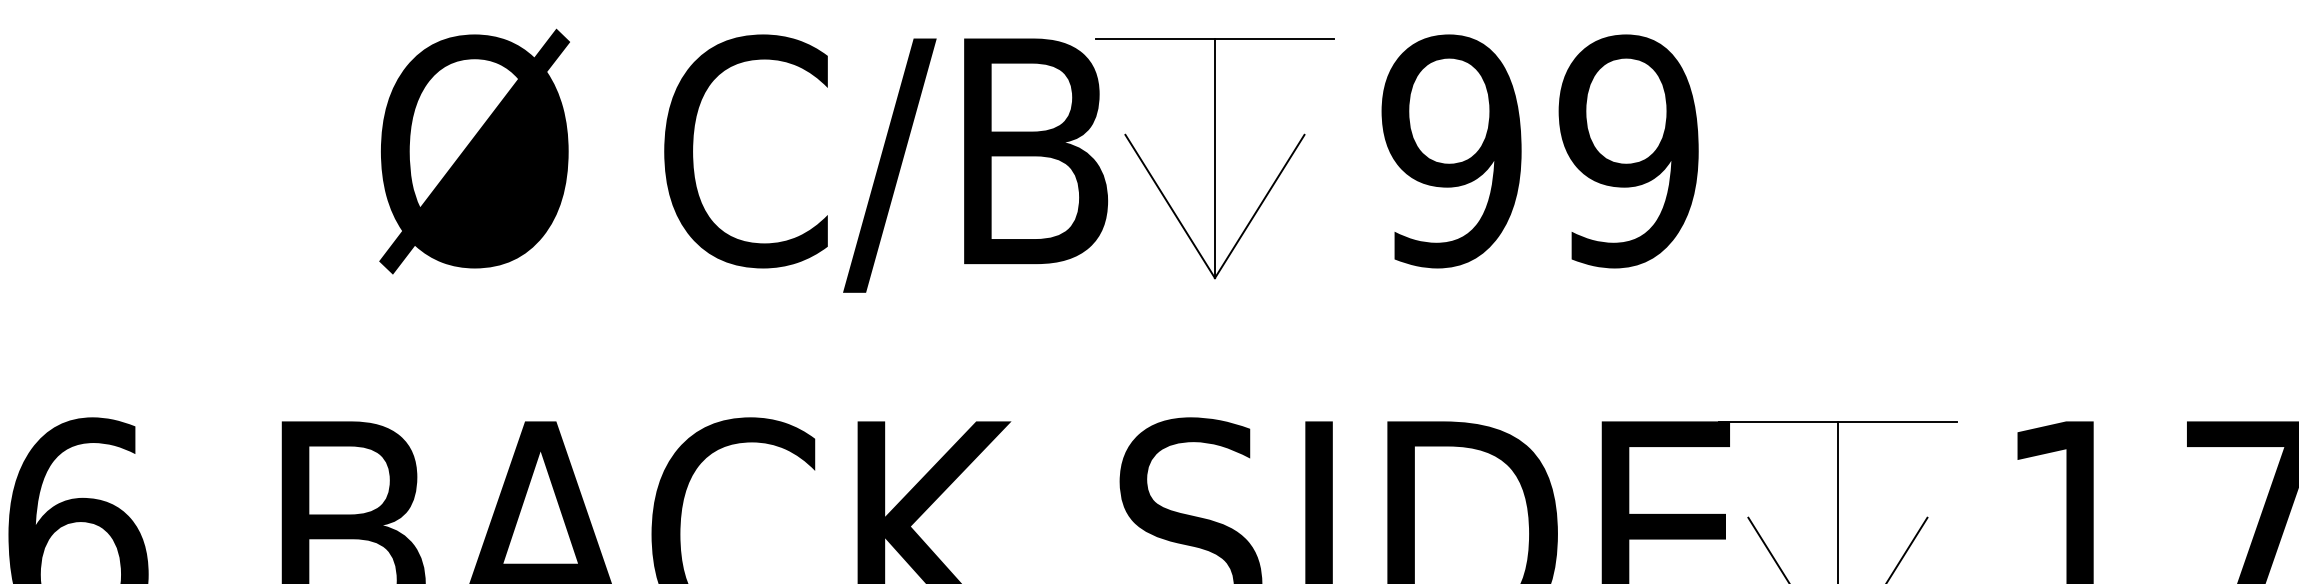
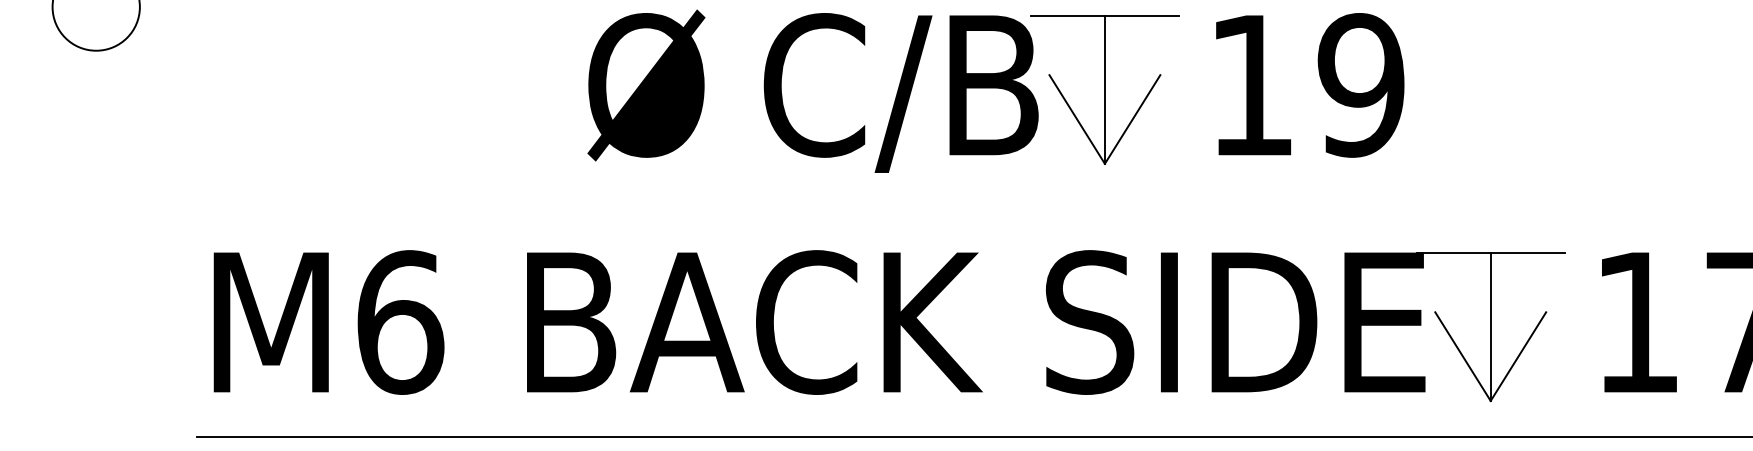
text: (1451, 151) -> (1251, 85), 99 -> 19

